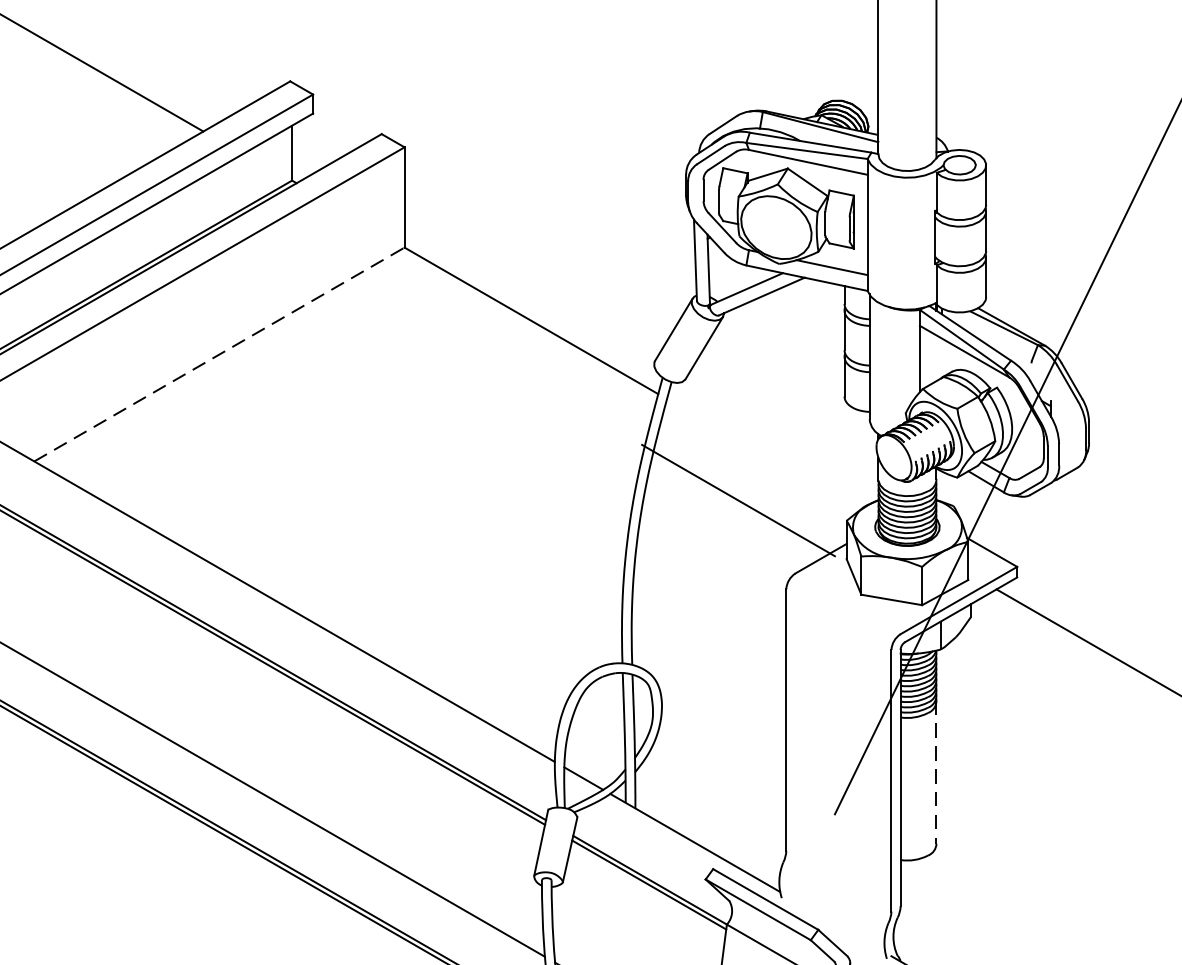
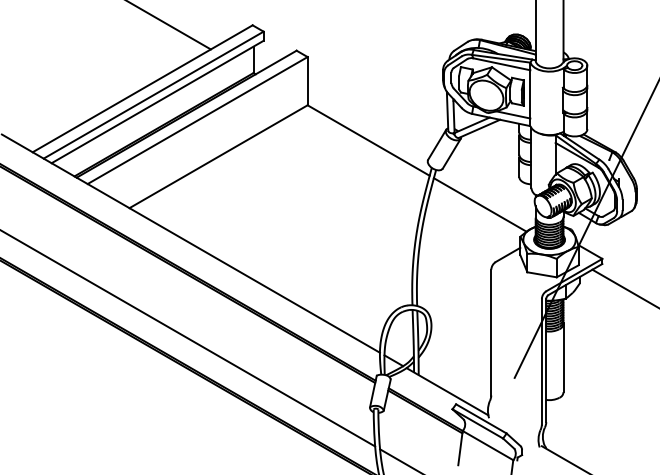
line: (219, 354) -> (218, 156), dashed -> solid
line: (736, 499) -> (479, 204), moved
line: (936, 773) -> (563, 358), dashed -> solid

